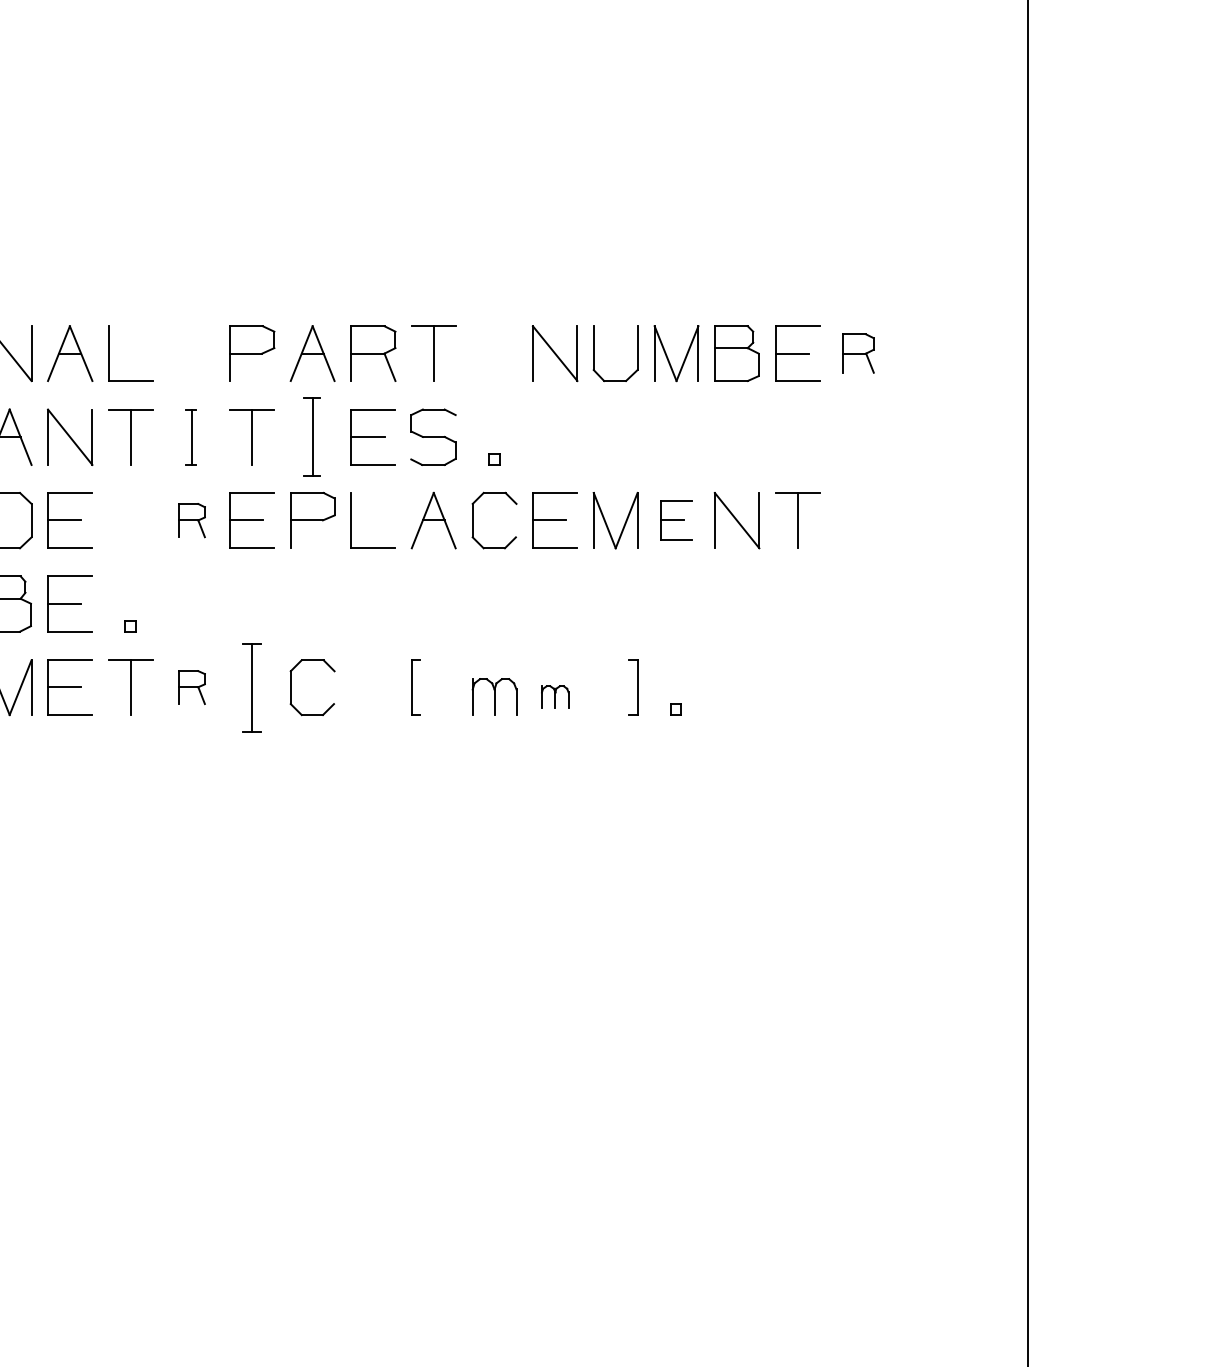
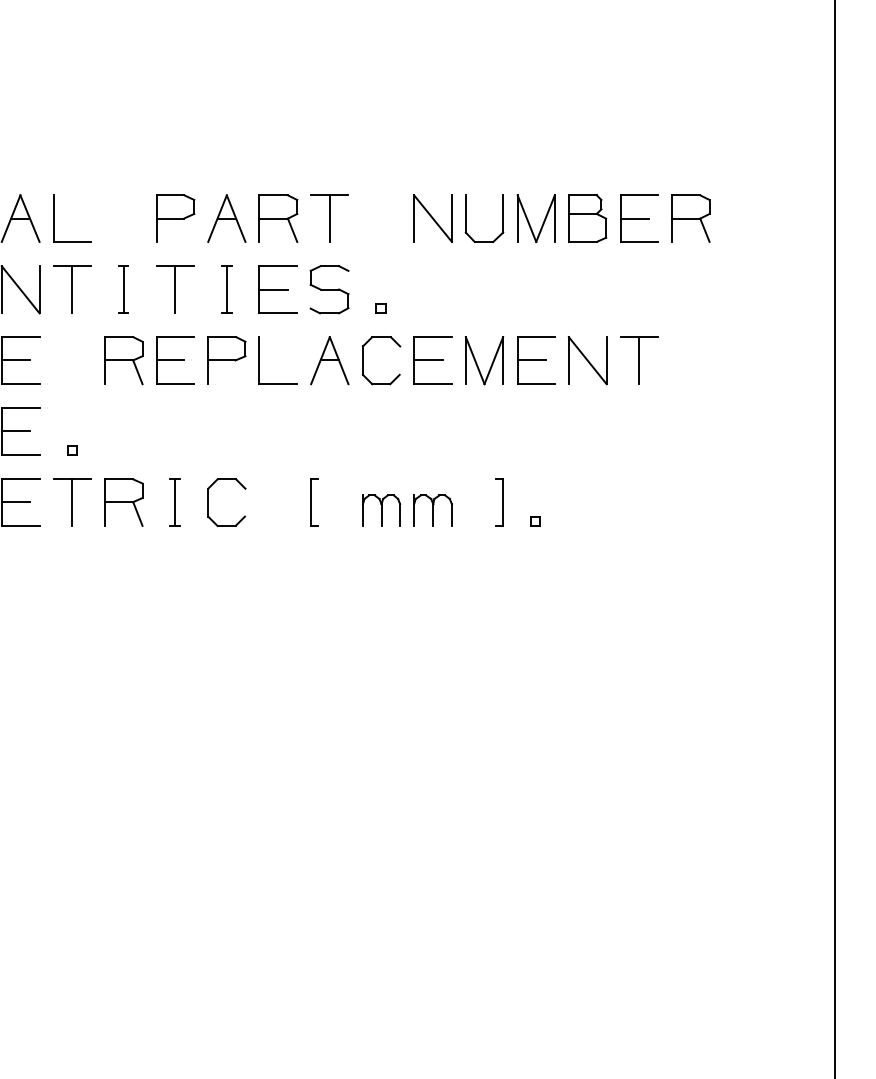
part: (858, 353) -> (690, 218), size x1.43
part: (312, 437) -> (226, 289), size x0.71
part: (191, 520) -> (123, 360), size x1.67
part: (676, 520) -> (536, 360), size x1.43
part: (191, 687) -> (123, 502), size x1.67
part: (251, 687) -> (174, 502), size x0.62
part: (555, 696) -> (433, 510), size x1.67

